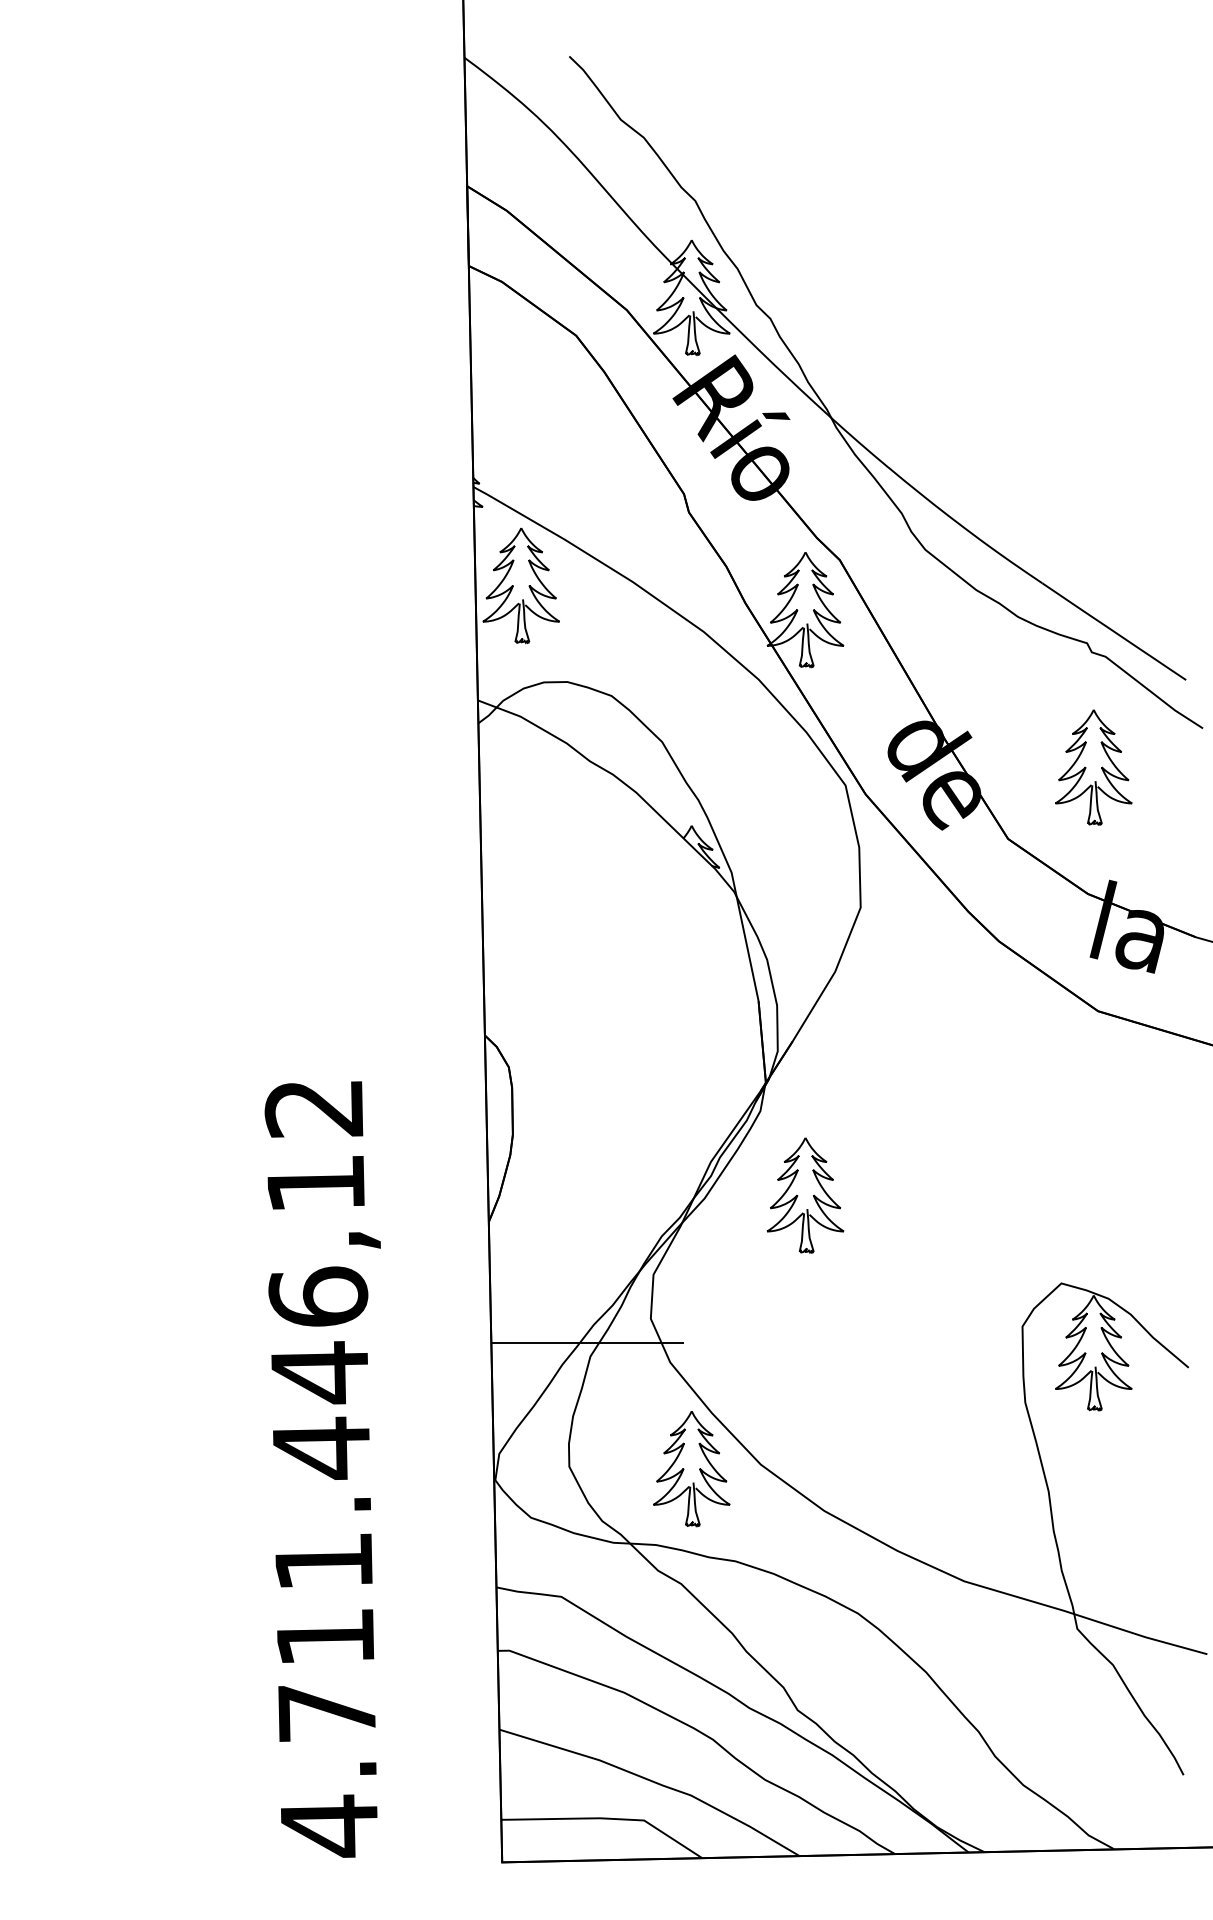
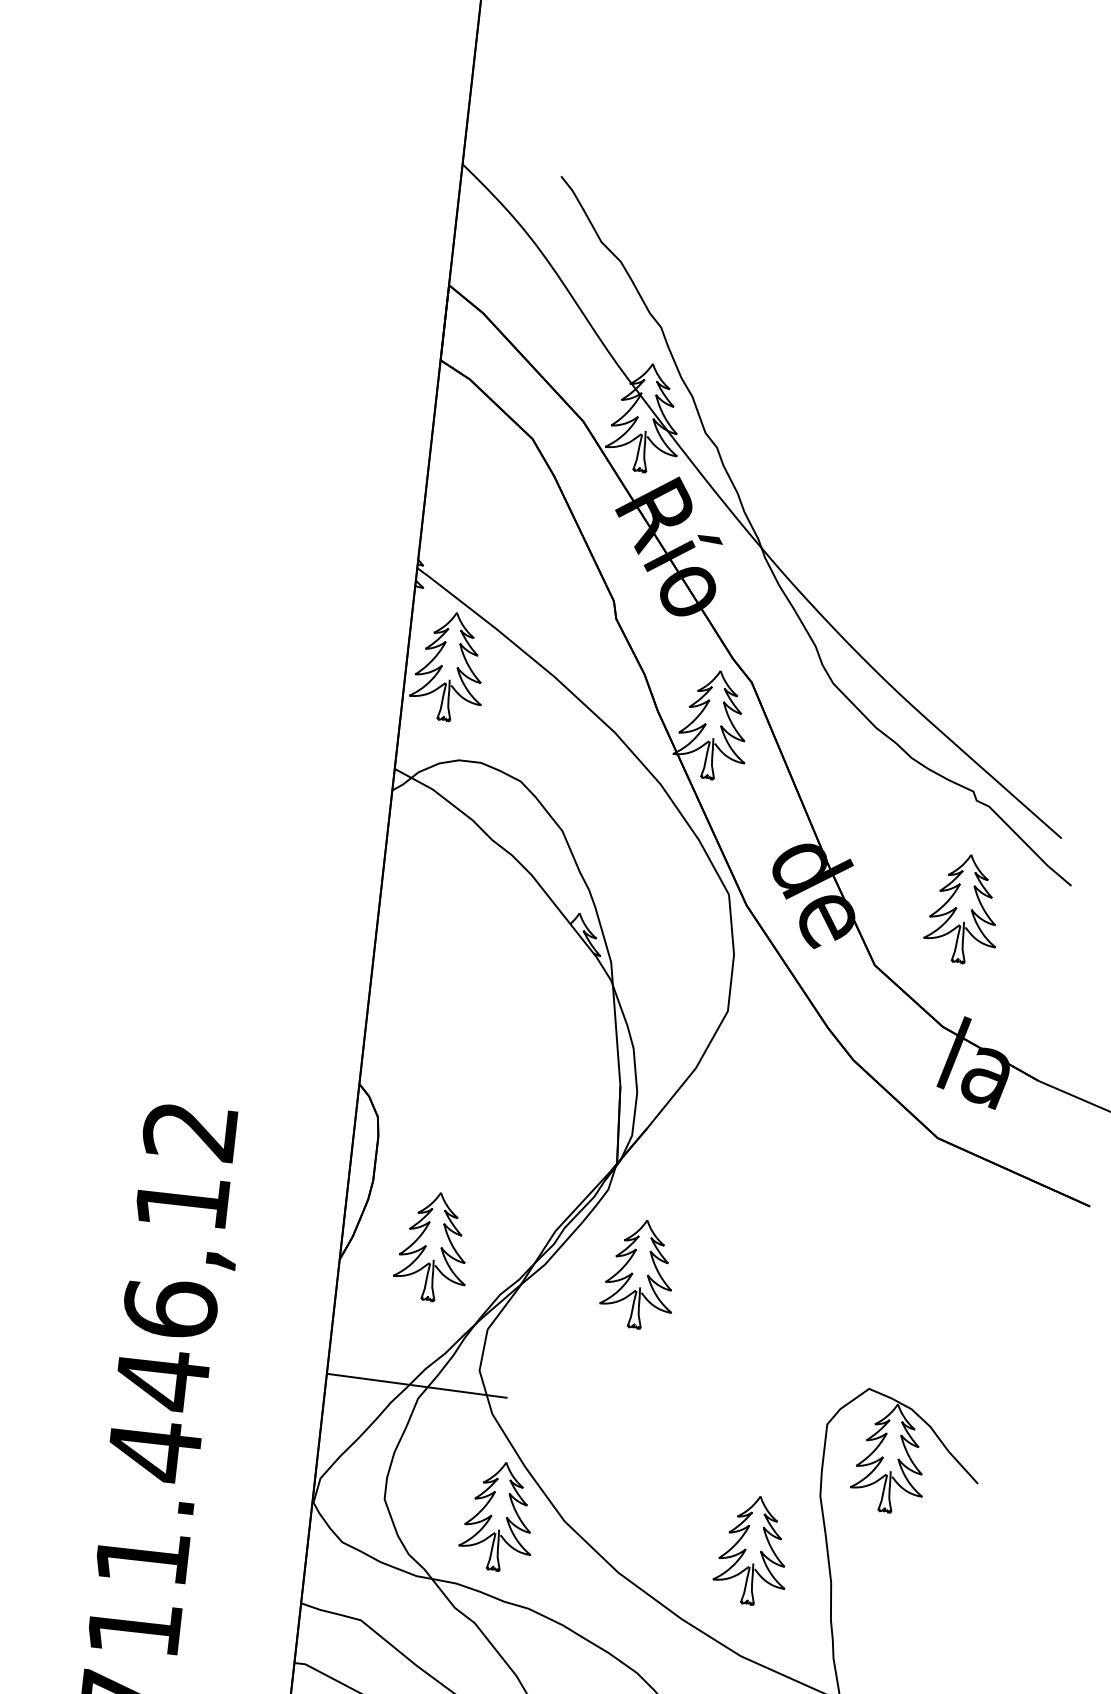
part: (585, 1195) -> (433, 1246), added
part: (962, 1469) -> (753, 1551), added

